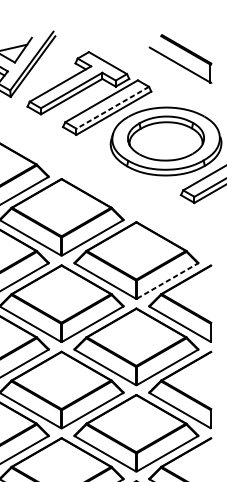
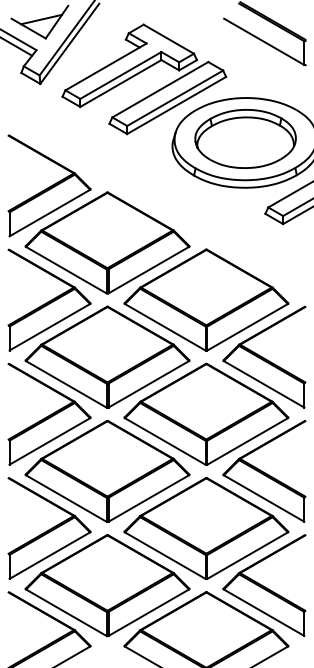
line: (112, 107) -> (174, 98), dashed -> solid
line: (168, 281) -> (248, 327), dashed -> solid

